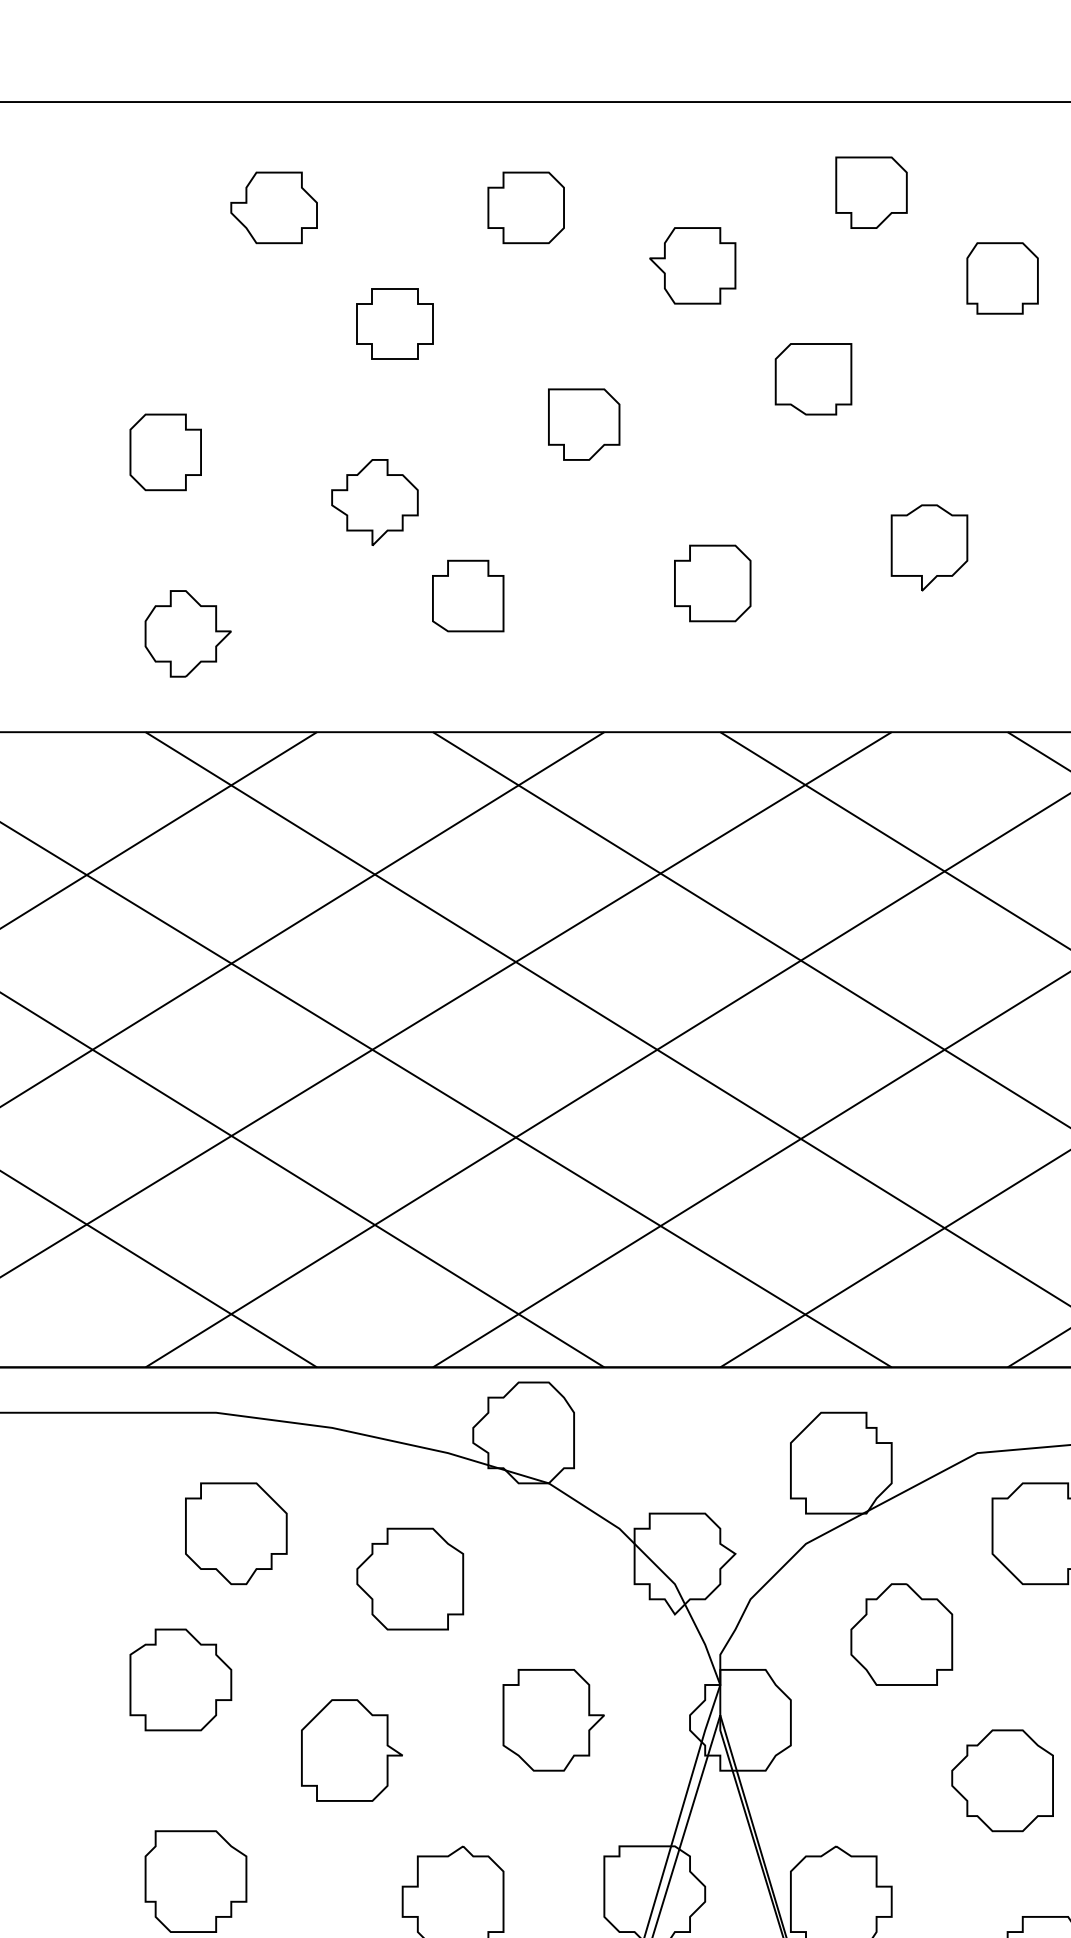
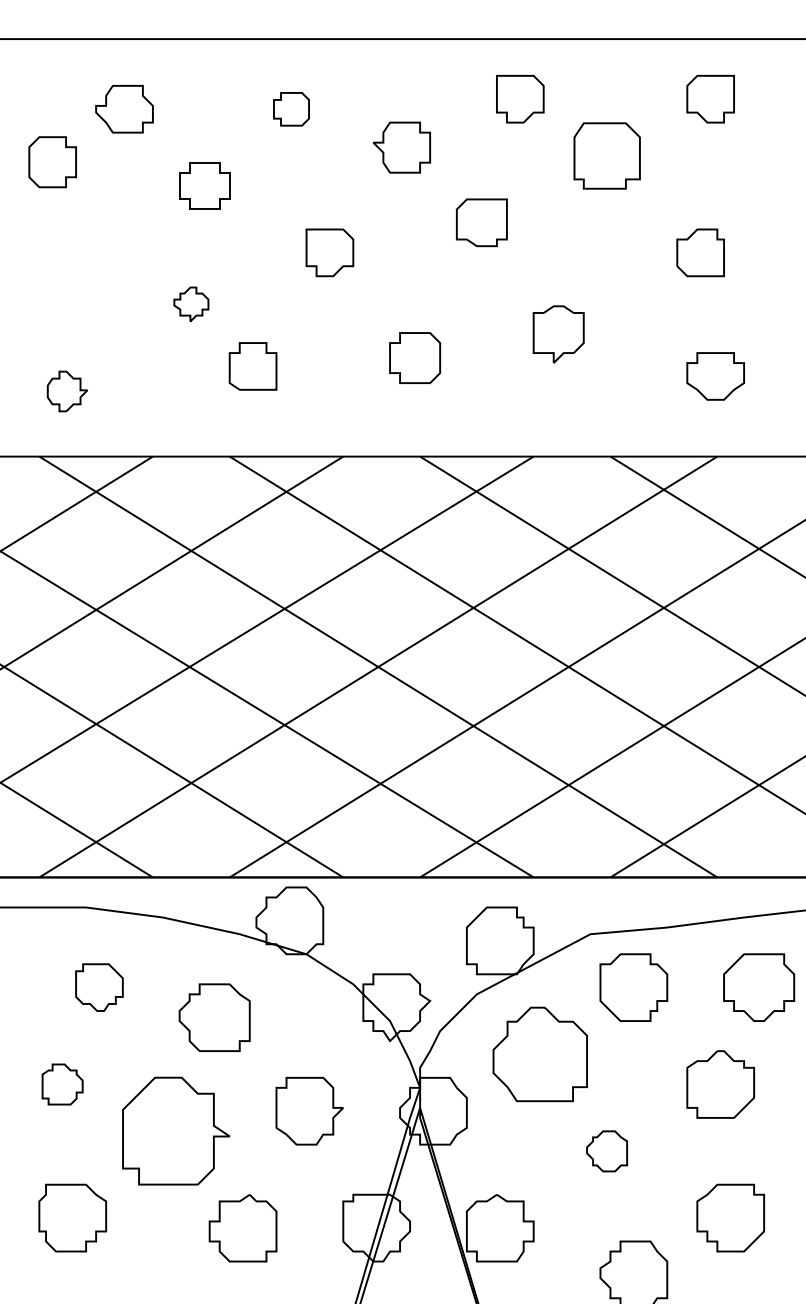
part: (526, 208) -> (291, 109), size x0.7
part: (1001, 277) -> (606, 155), size x1.4
part: (165, 452) -> (52, 162), moved
part: (375, 502) -> (191, 304), size x0.6
part: (188, 633) -> (67, 391), size x0.7
part: (236, 1533) -> (99, 987), size x0.7
part: (902, 1634) -> (540, 1054), size x1.4
part: (180, 1679) -> (62, 1084), size x0.6
part: (351, 1750) -> (175, 1131), size x1.6
part: (1001, 1781) -> (606, 1151), size x0.6

